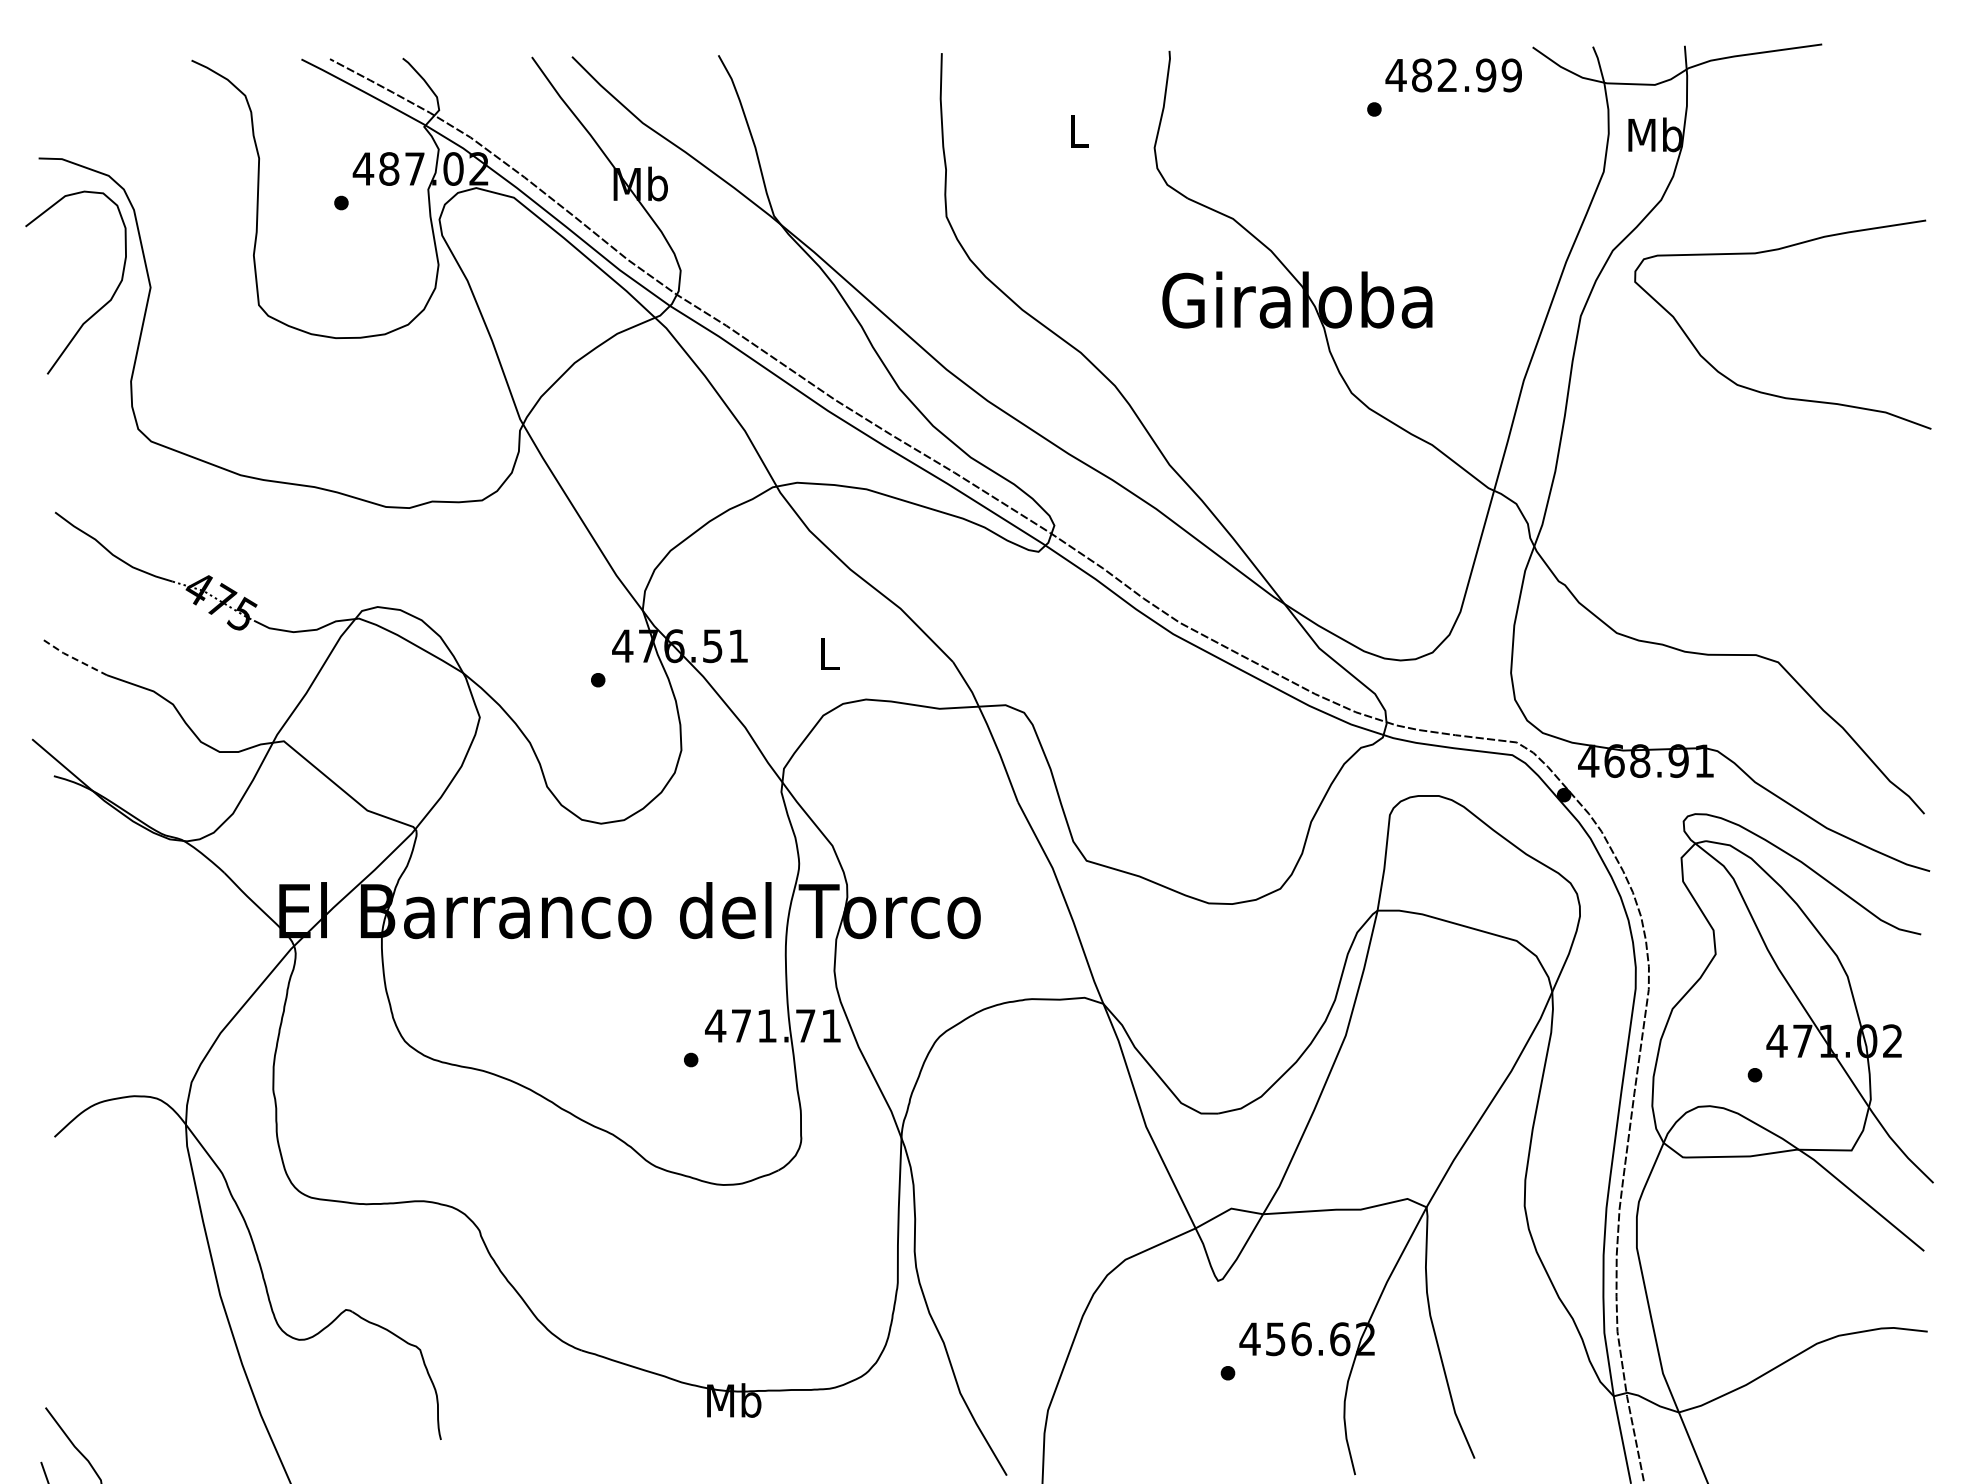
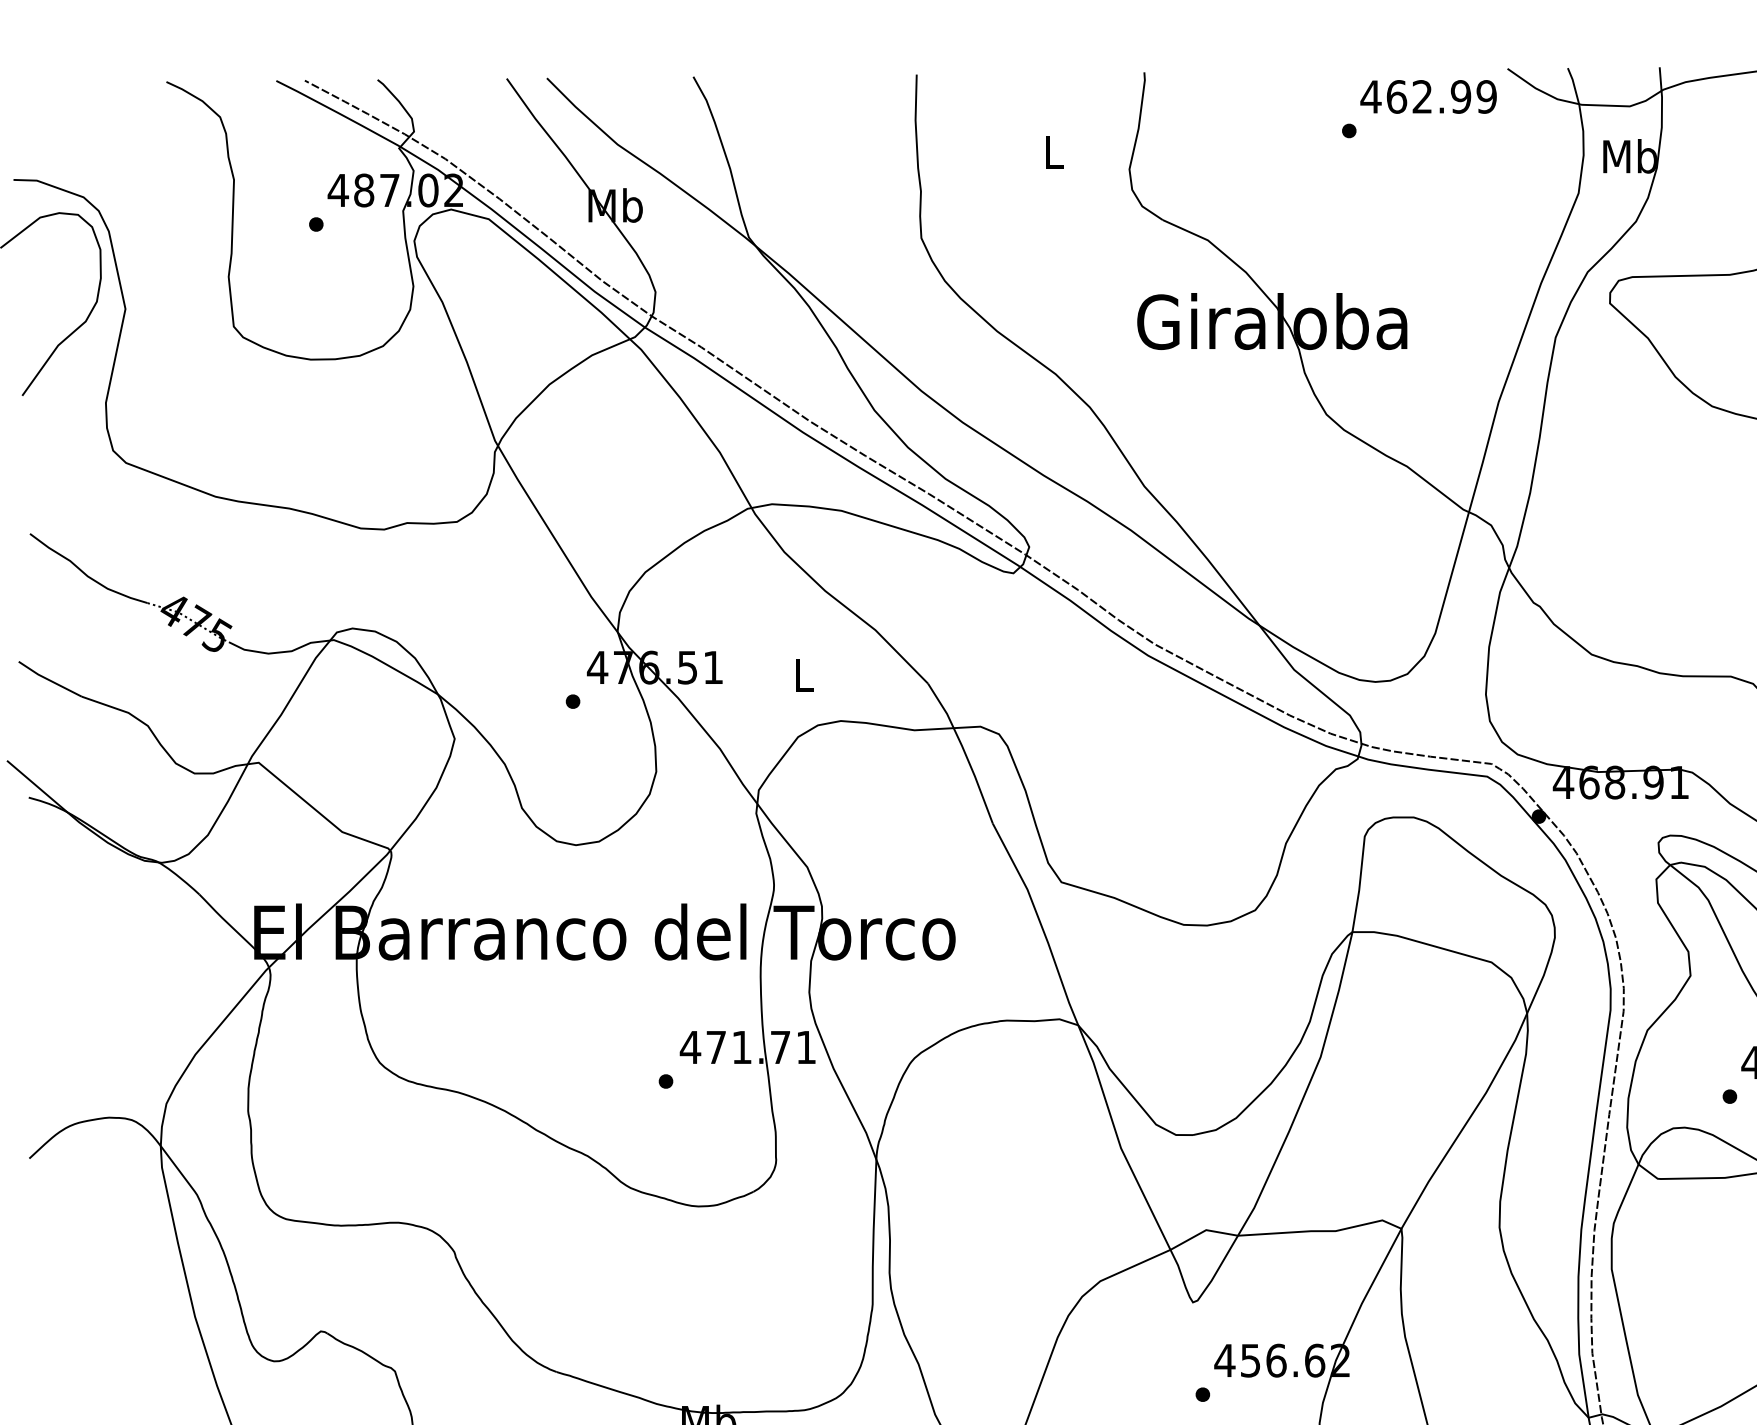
text: (1422, 75) -> (1397, 96), 482.99 -> 462.99
line: (74, 658) -> (49, 679), dashed -> solid

